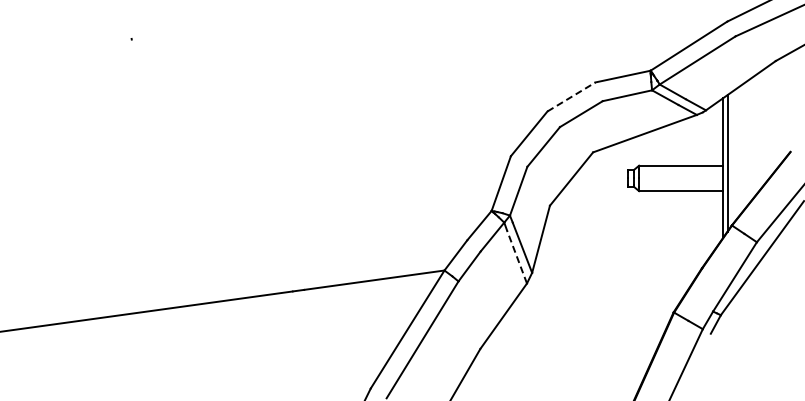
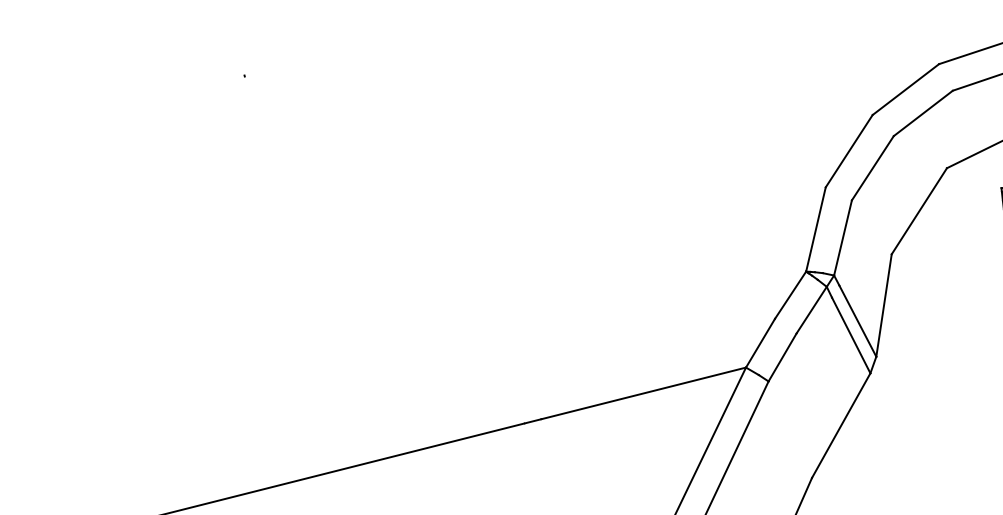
line: (571, 96) -> (905, 88), dashed -> solid
line: (516, 256) -> (850, 335), dashed -> solid

